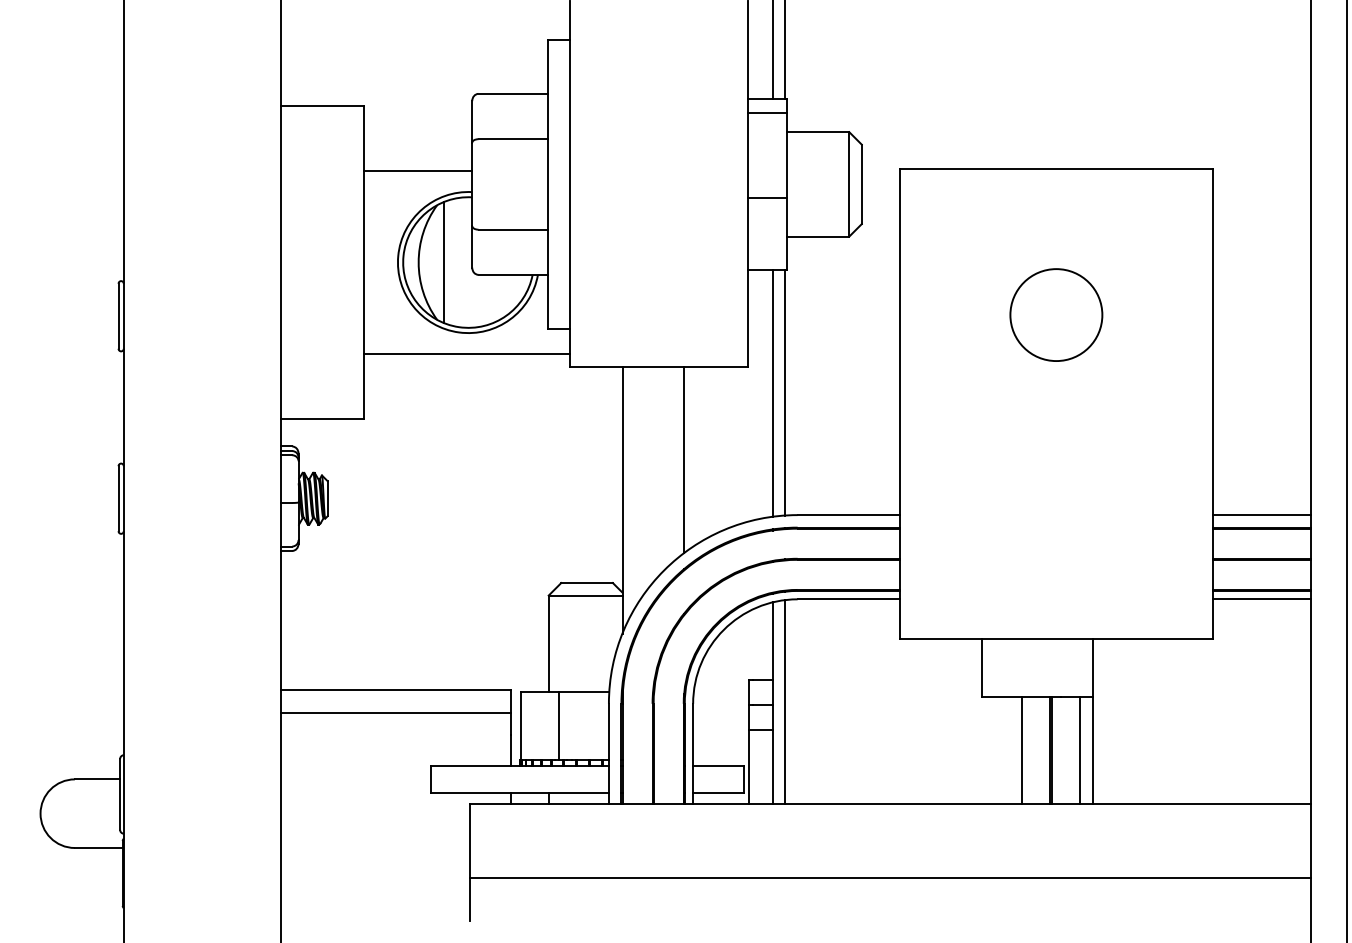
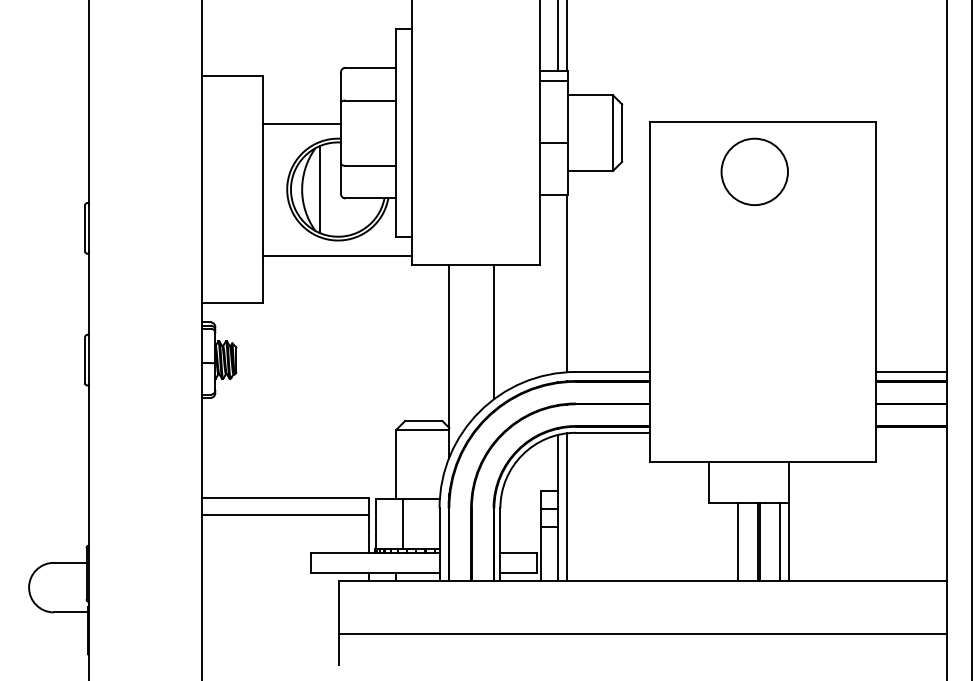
circle: (1056, 314) -> (754, 171), moved
line: (772, 392) -> (557, 283), removed
line: (1262, 599) -> (911, 432), removed

